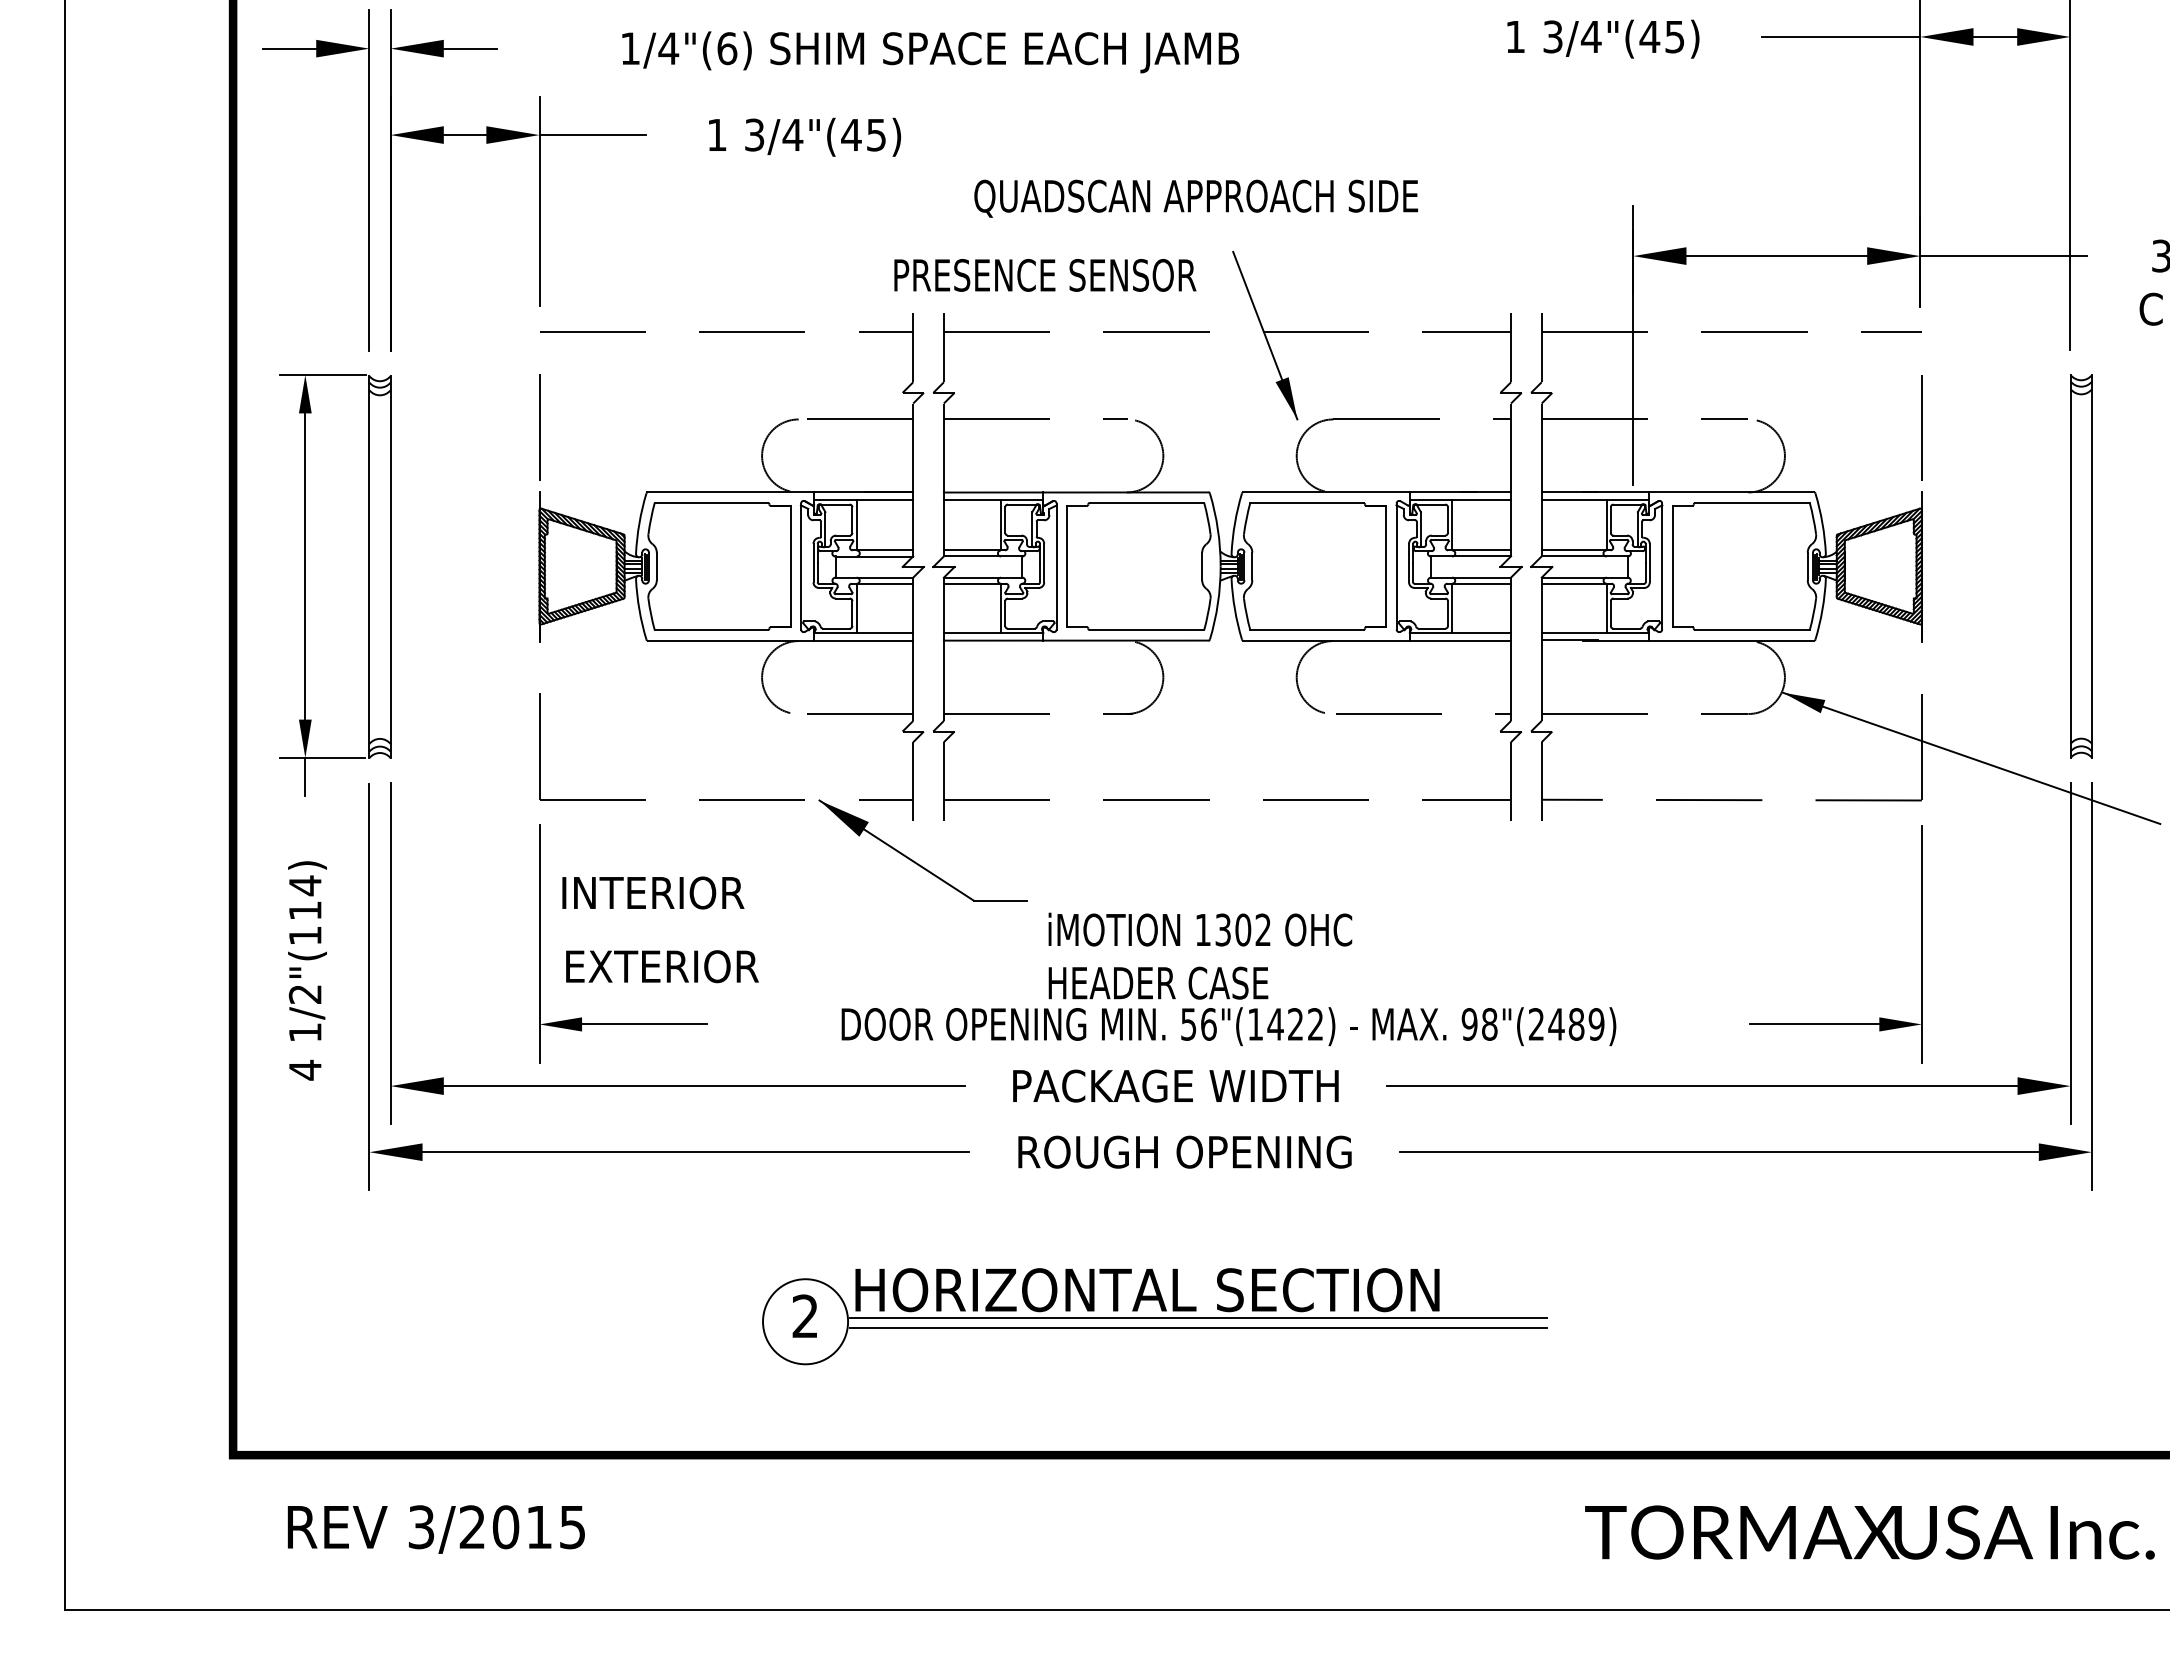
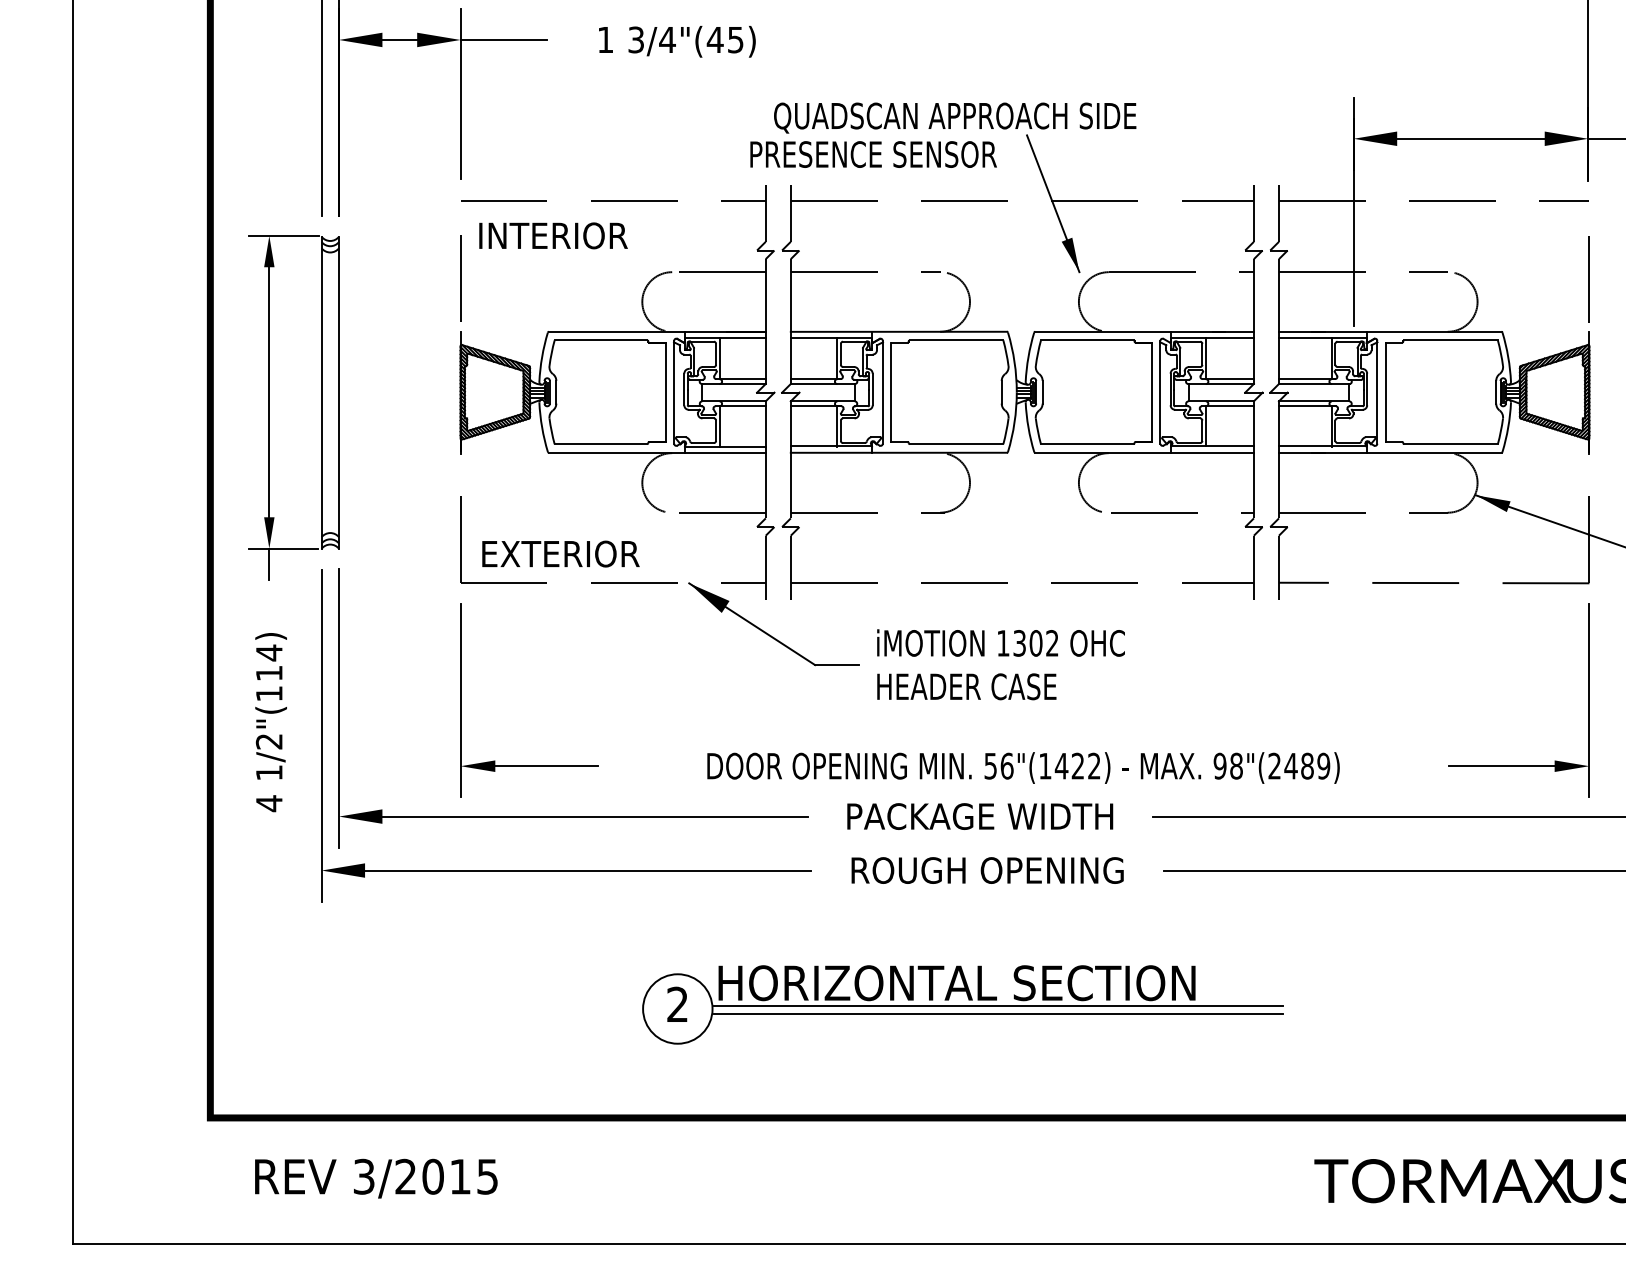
text: (1195, 198) -> (954, 117), moved
text: (653, 892) -> (553, 235), moved
text: (1200, 955) -> (1001, 664), moved
text: (662, 966) -> (560, 553), moved

